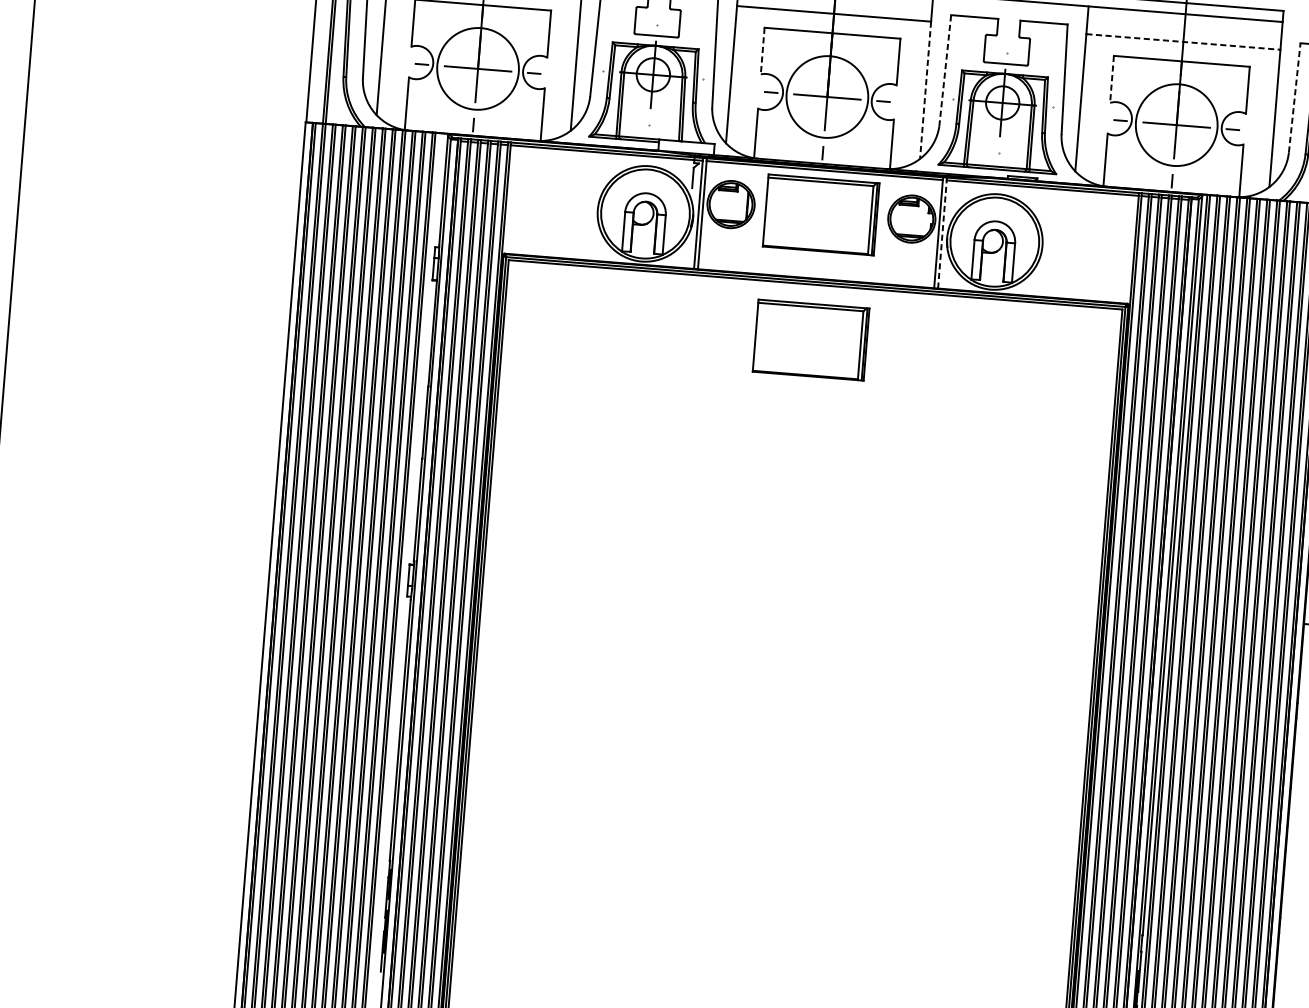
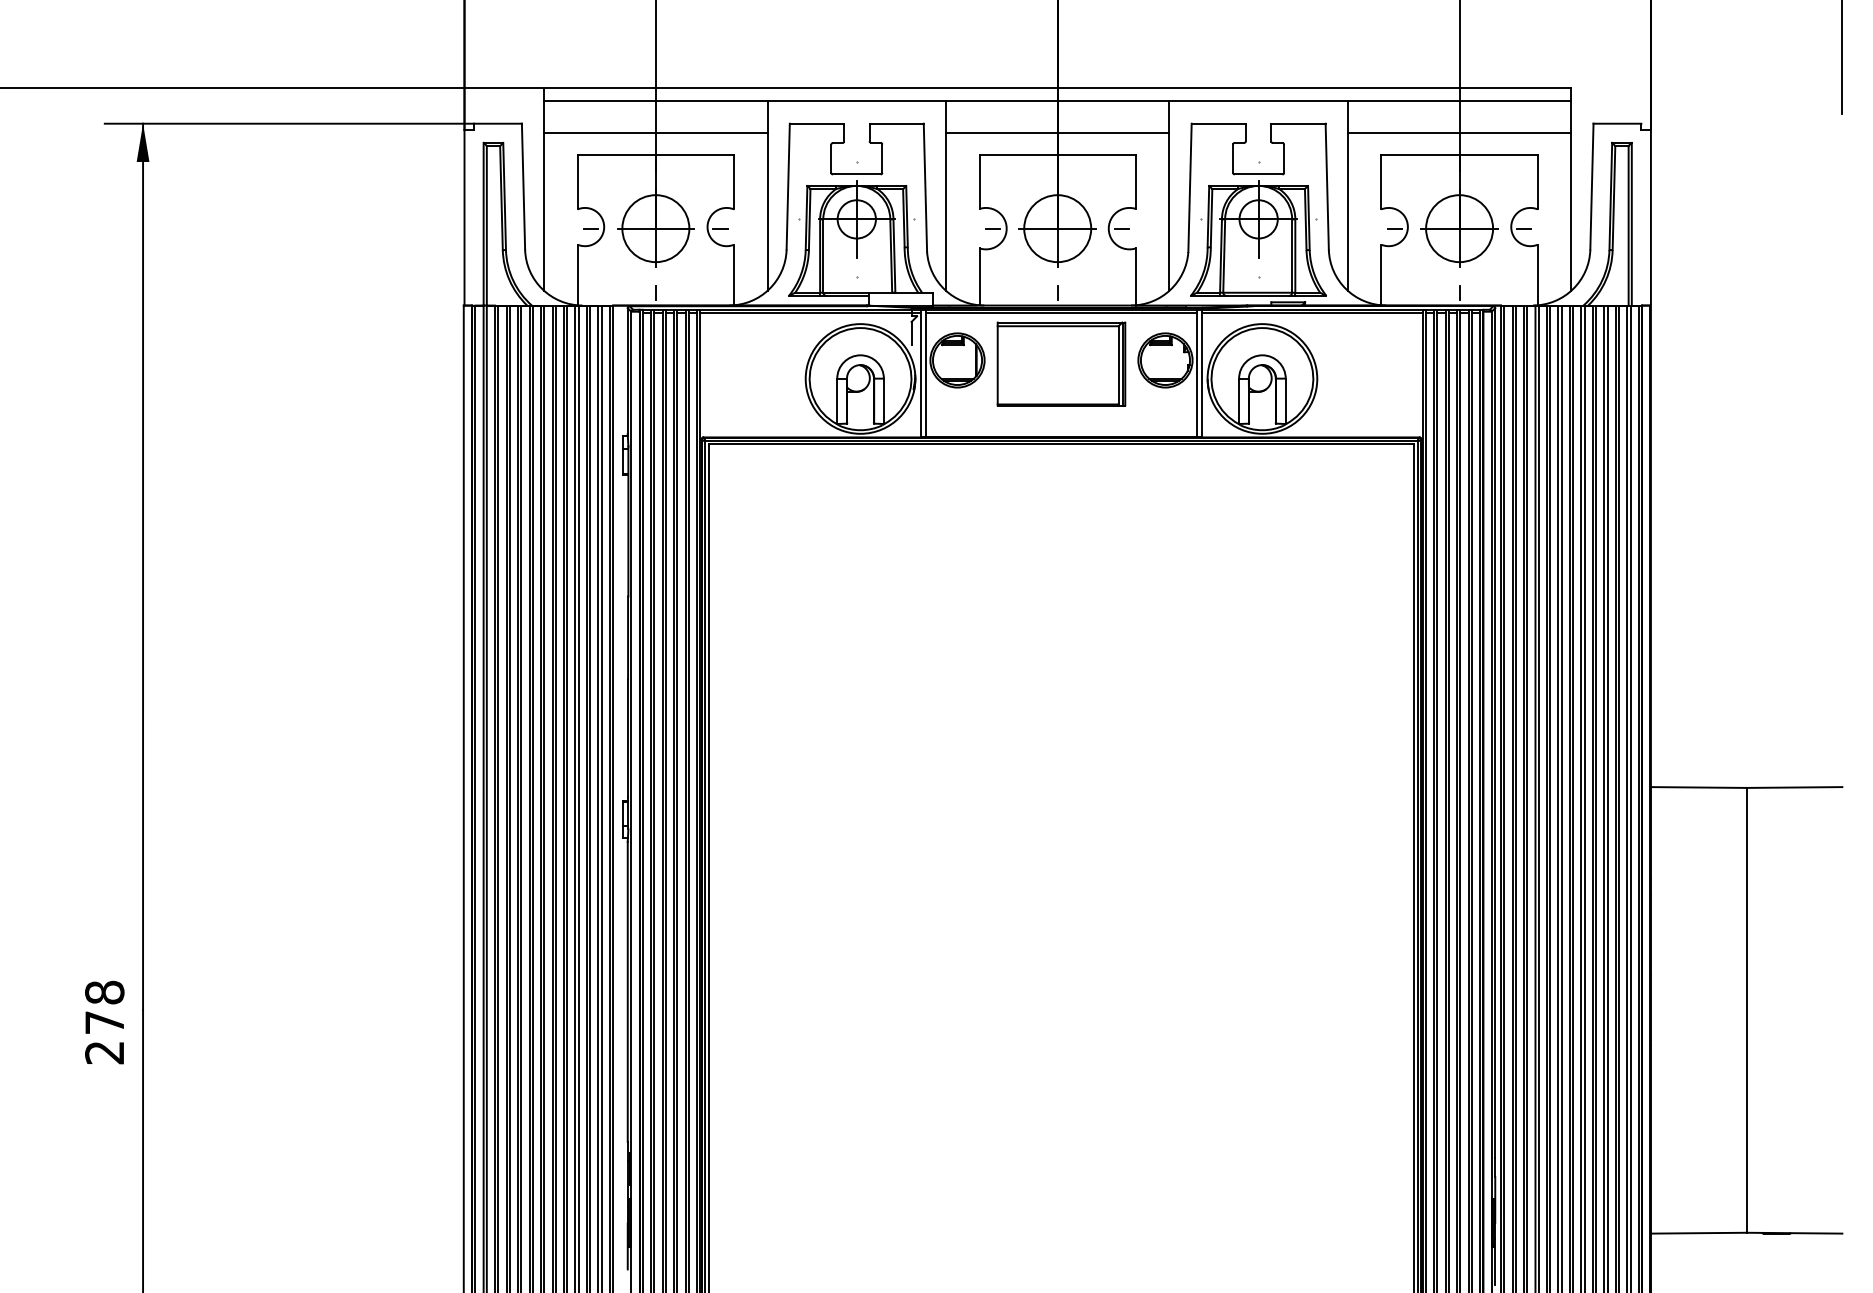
line: (1183, 41) -> (1459, 132), dashed -> solid
line: (762, 51) -> (979, 182), dashed -> solid
circle: (477, 68) -> (655, 228), size x0.71
line: (945, 70) -> (1190, 187), dashed -> solid
line: (1112, 79) -> (1381, 182), dashed -> solid
line: (925, 89) -> (1169, 211), dashed -> solid
circle: (827, 96) -> (1057, 228), size x0.71
line: (1294, 97) -> (1591, 186), dashed -> solid
circle: (1176, 124) -> (1459, 228), size x0.71
line: (942, 233) -> (1201, 374), dashed -> solid
part: (811, 339) -> (1061, 507), removed

